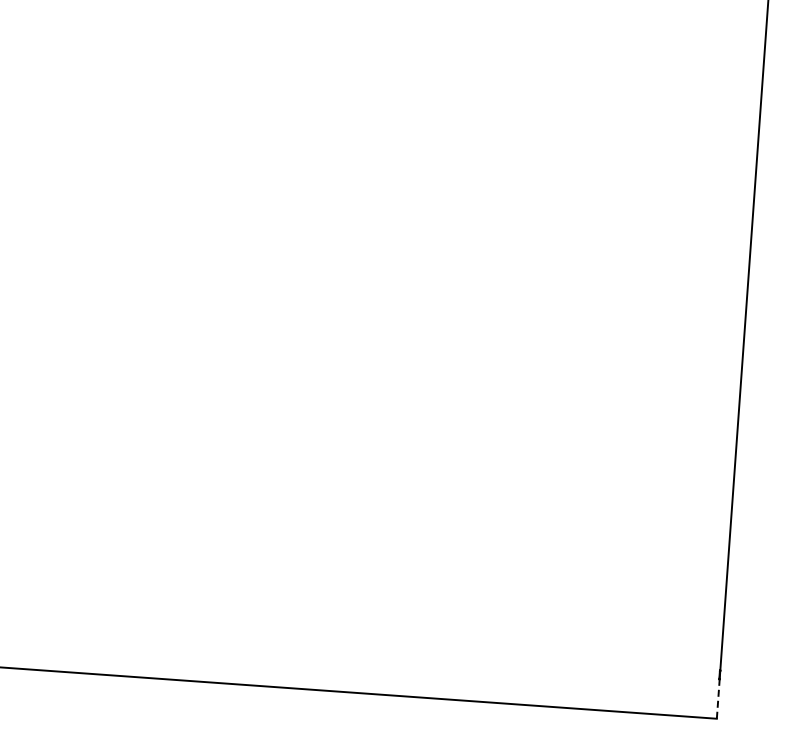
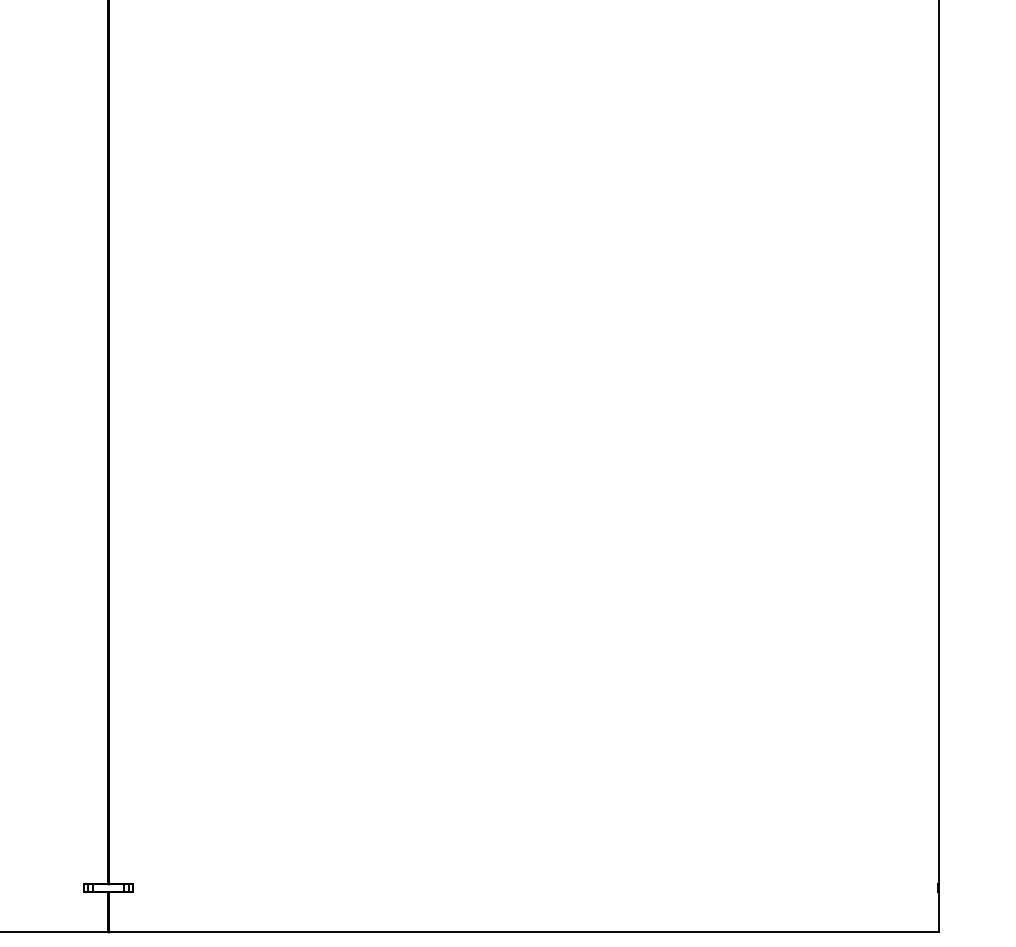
line: (718, 699) -> (938, 912), dashed -> solid

